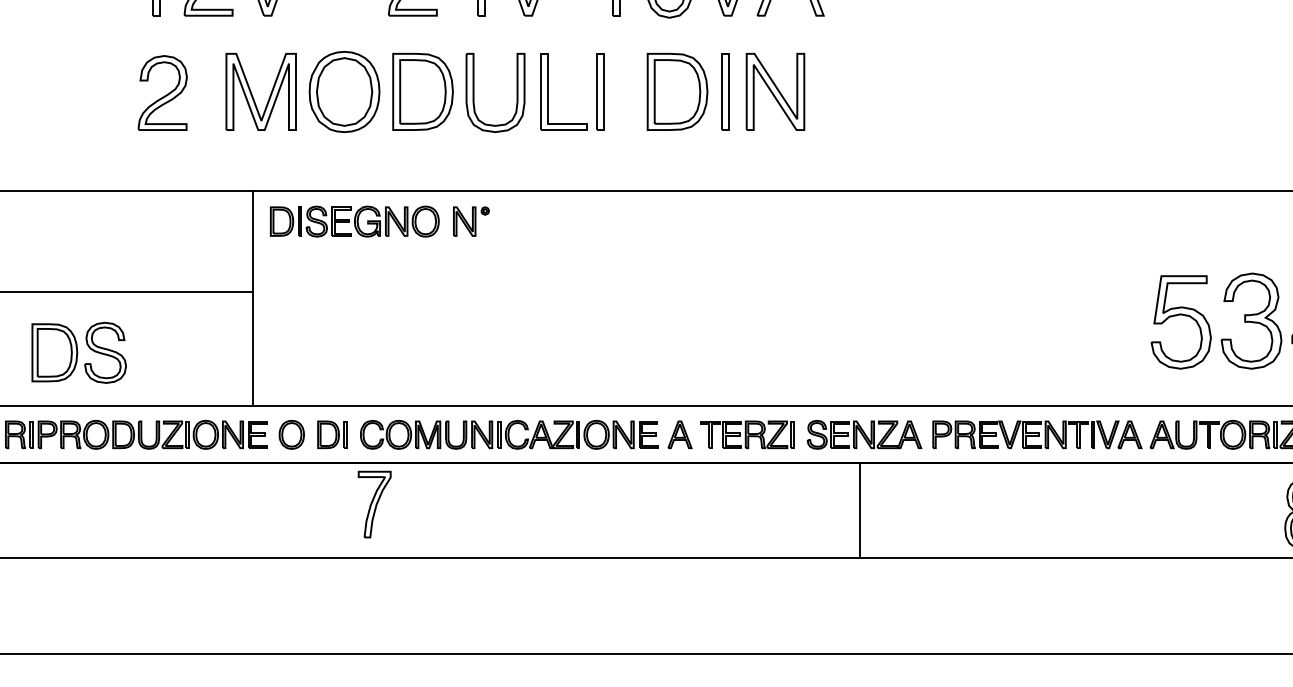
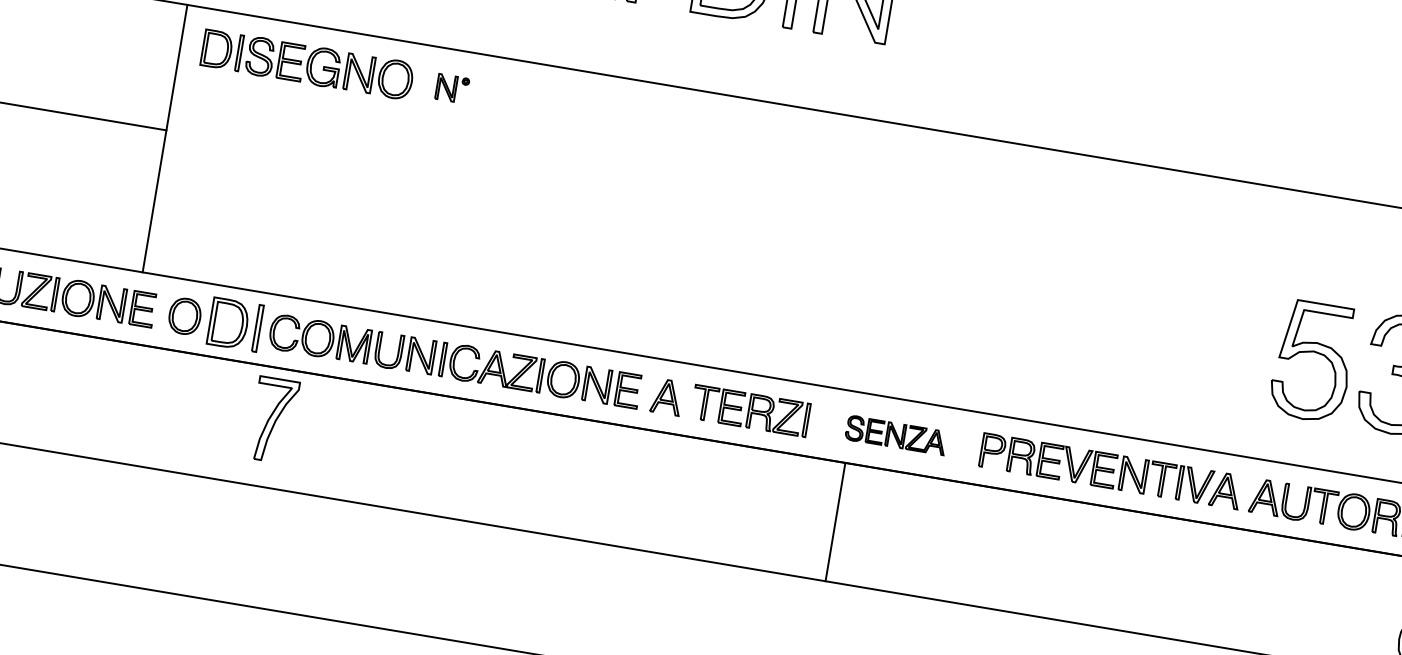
part: (471, 221) -> (452, 88), size x0.7
part: (332, 434) -> (235, 324), size x1.4
part: (864, 434) -> (896, 434), size x0.7
line: (860, 510) -> (835, 521), moved

